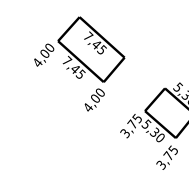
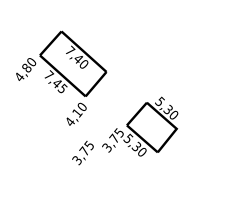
text: (101, 49) -> (83, 63), 7,45 -> 7,40
text: (44, 53) -> (26, 67), 4,00 -> 4,80
text: (95, 98) -> (77, 112), 4,00 -> 4,10
text: (166, 158) -> (82, 153), moved

